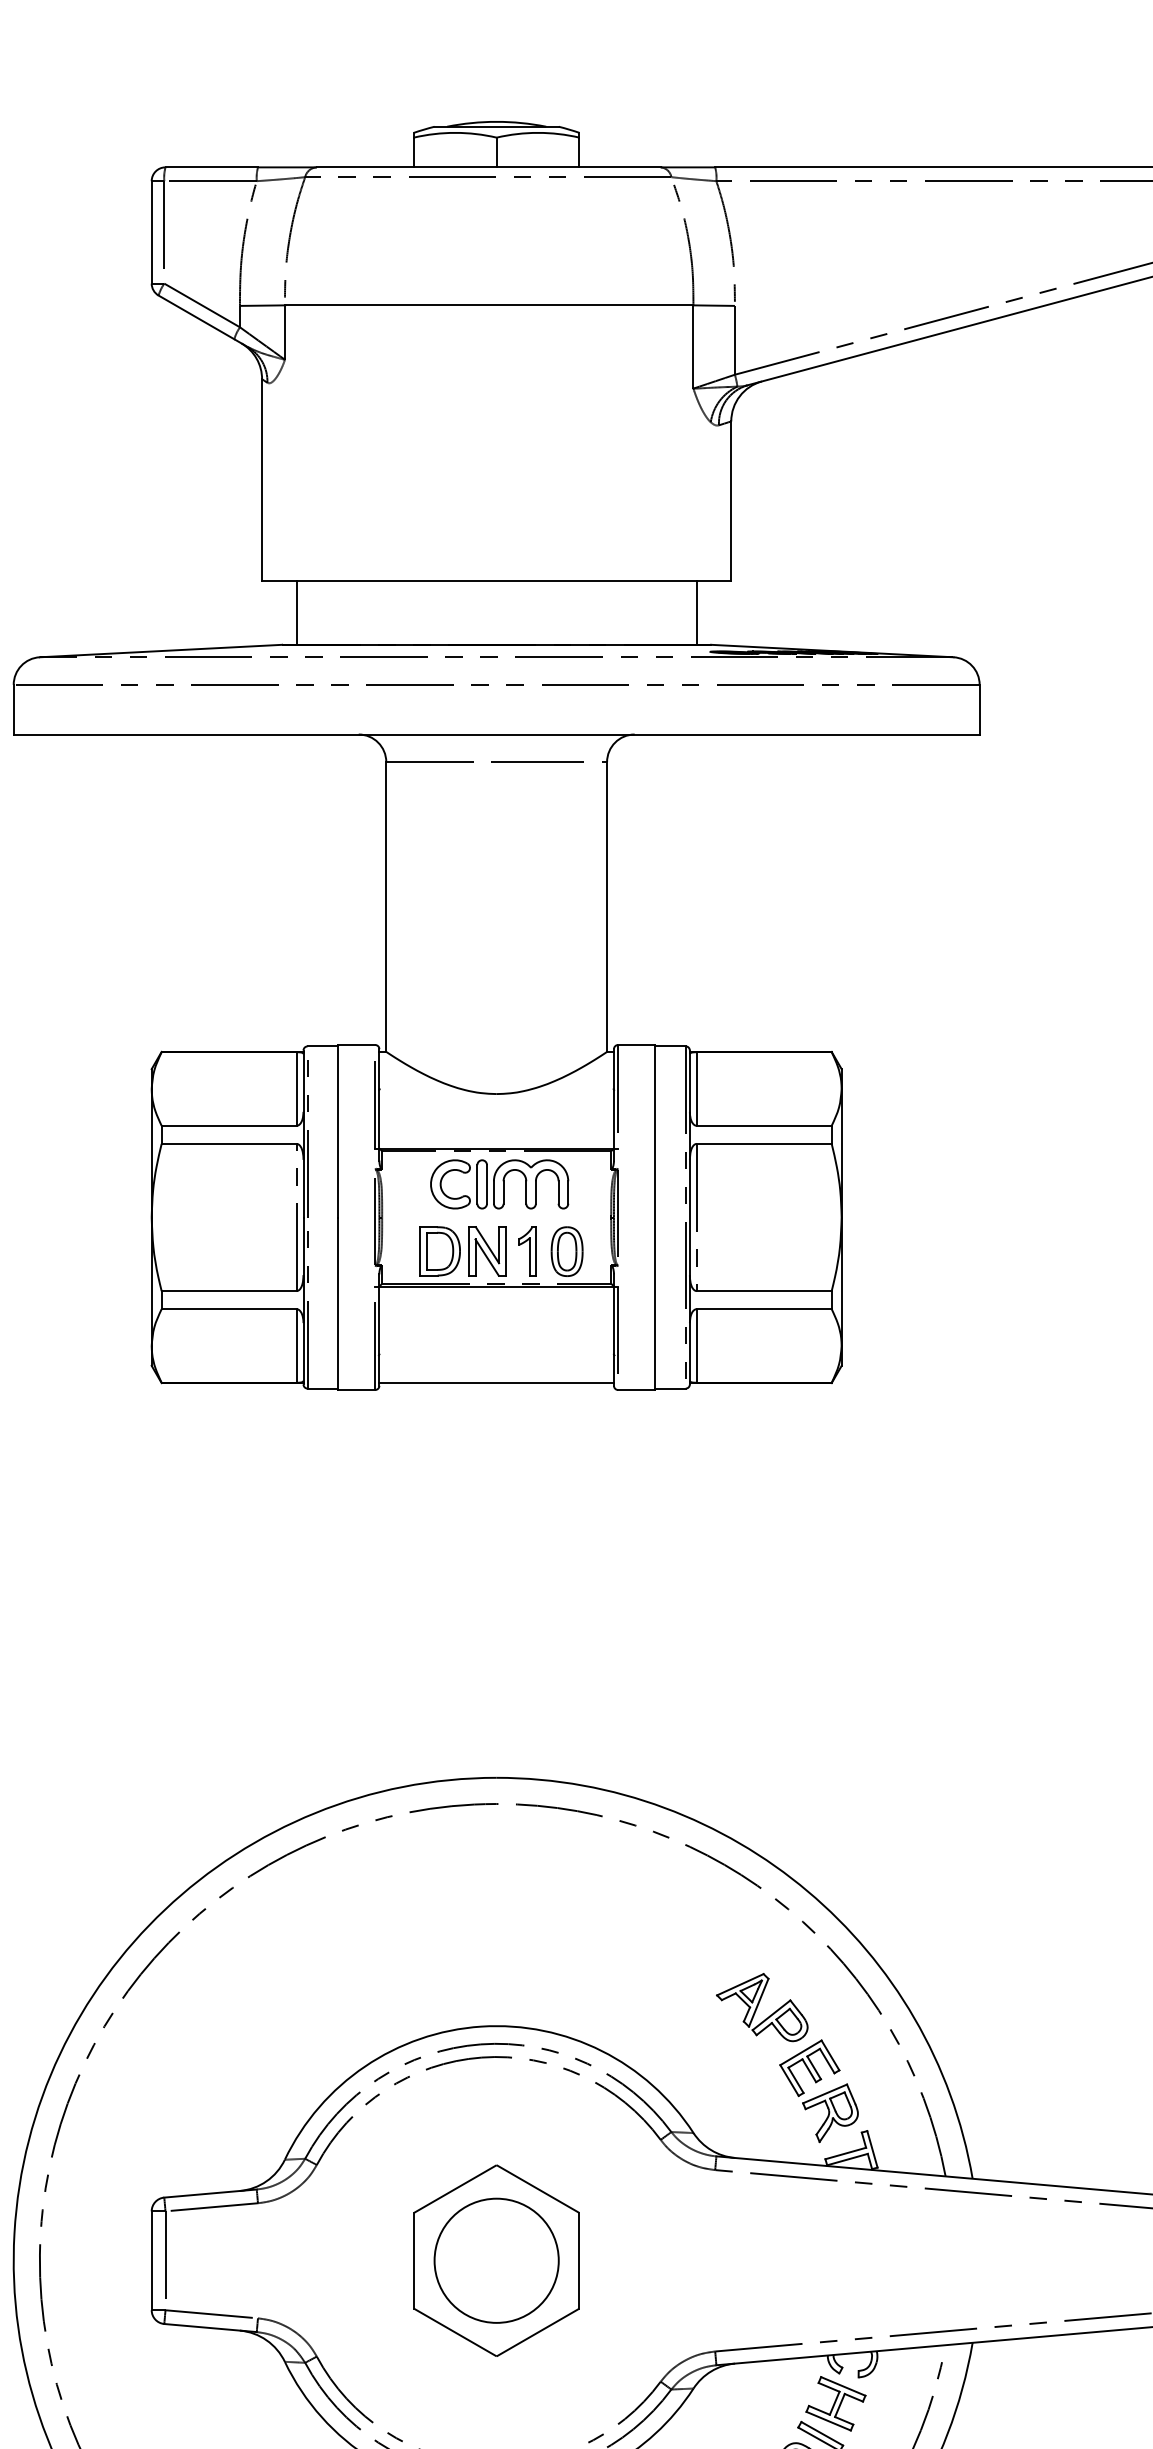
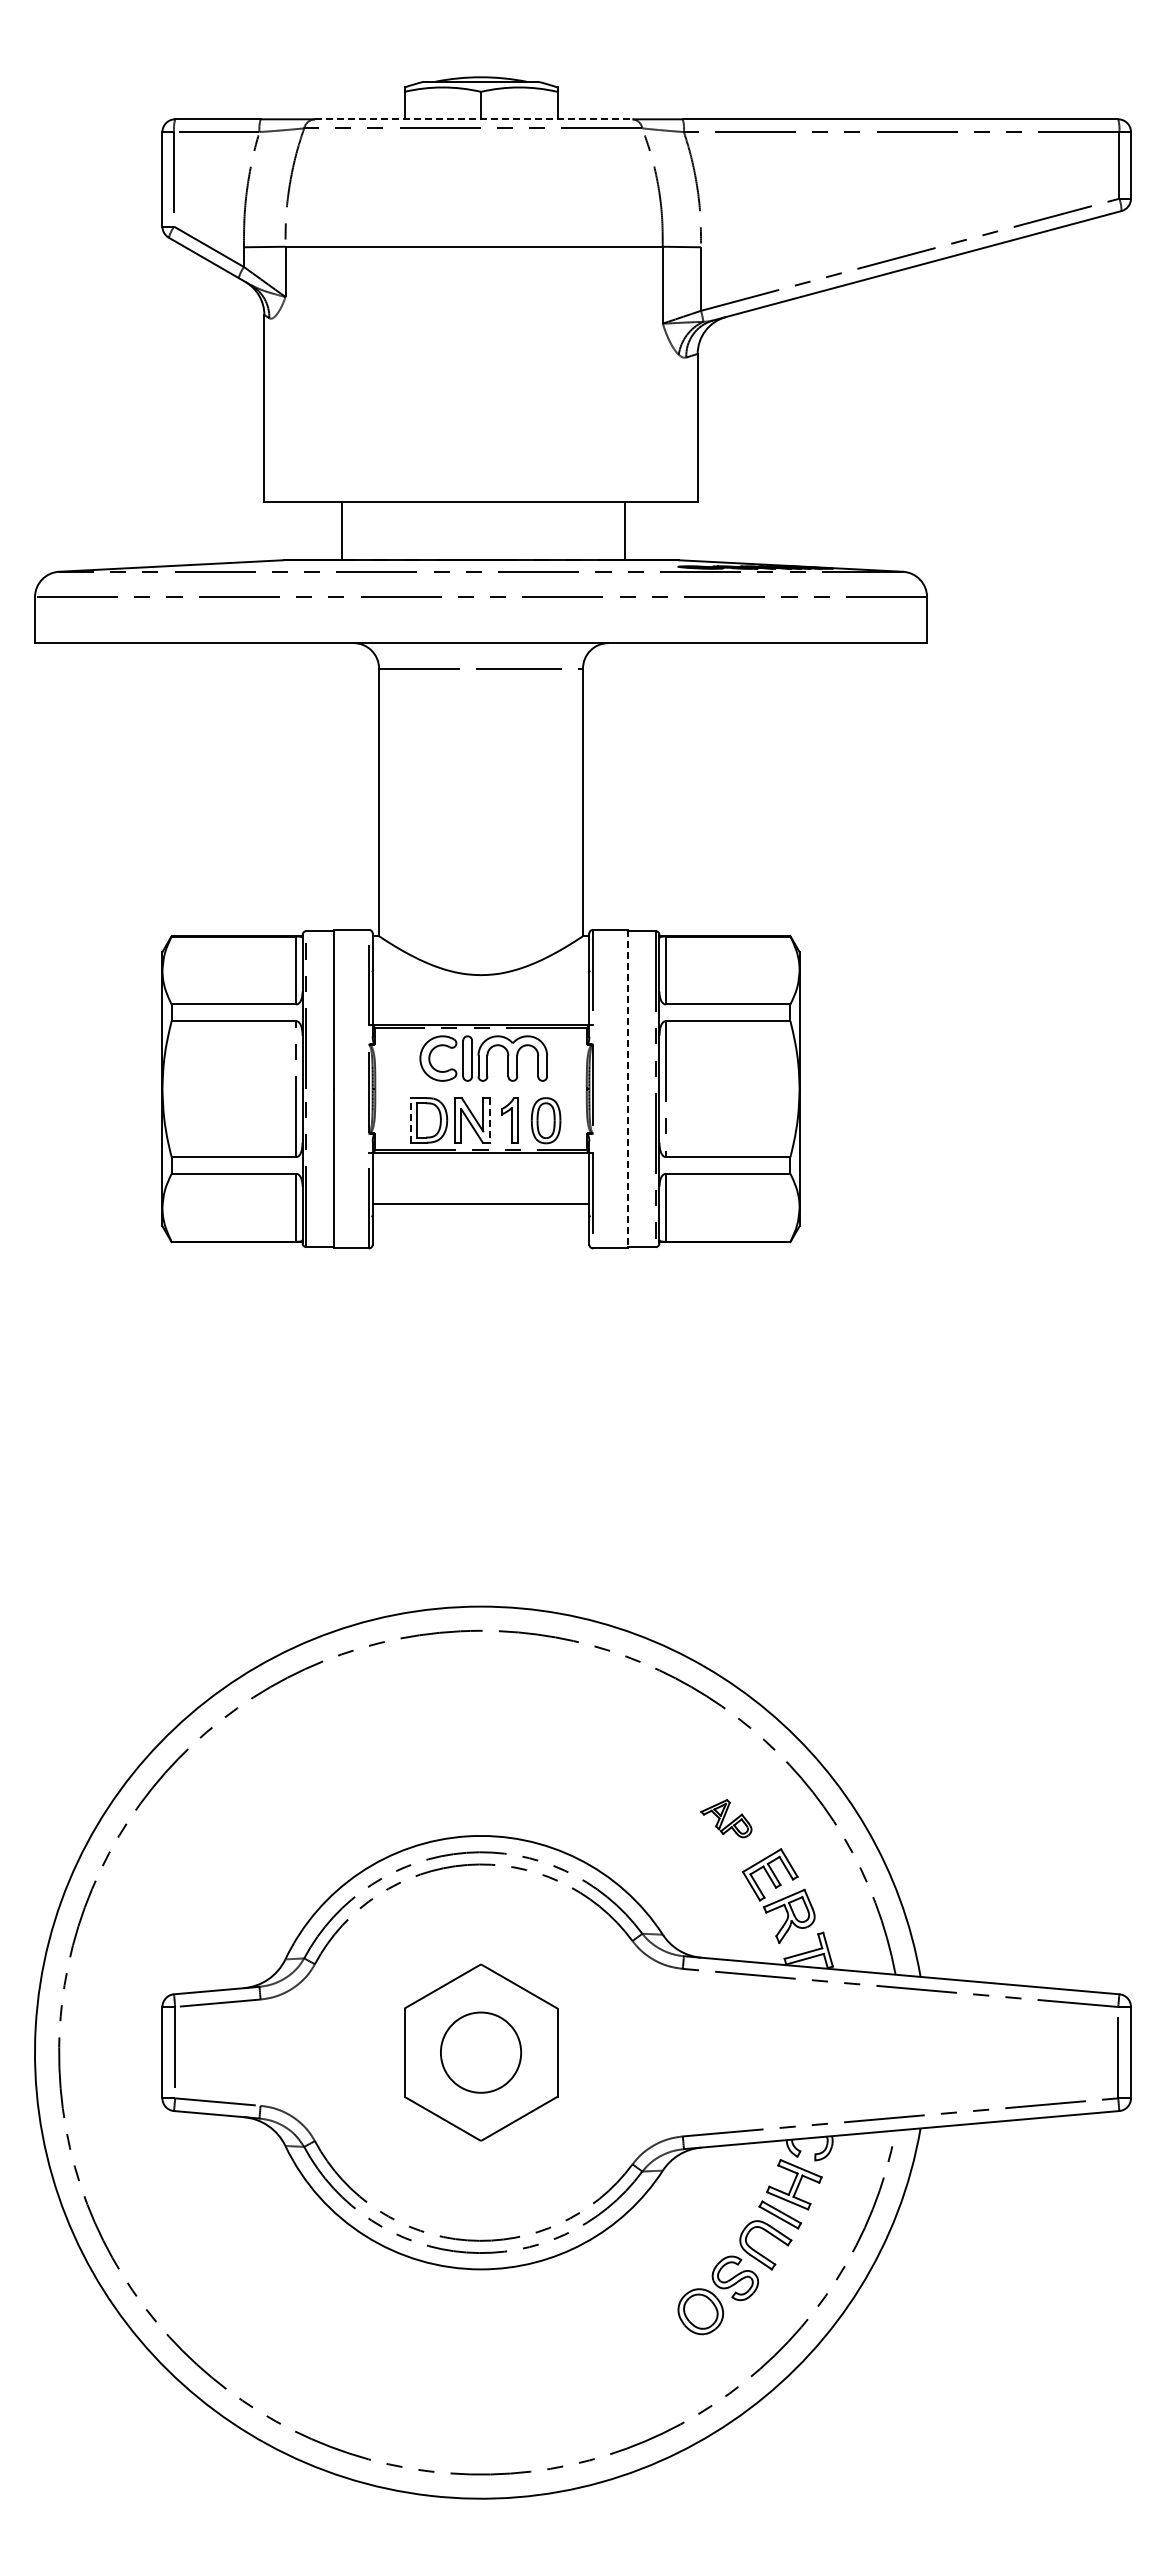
line: (488, 167) -> (473, 119), solid -> dashed
line: (296, 612) -> (342, 530), moved
line: (696, 612) -> (624, 530), moved
line: (655, 1217) -> (627, 1089), solid -> dashed
line: (420, 1250) -> (410, 1119), solid -> dashed
line: (505, 1251) -> (489, 1120), solid -> dashed
line: (496, 1383) -> (480, 1204), moved
part: (762, 2007) -> (726, 1818), size x0.6
circle: (496, 2260) -> (480, 2052), size x0.7

